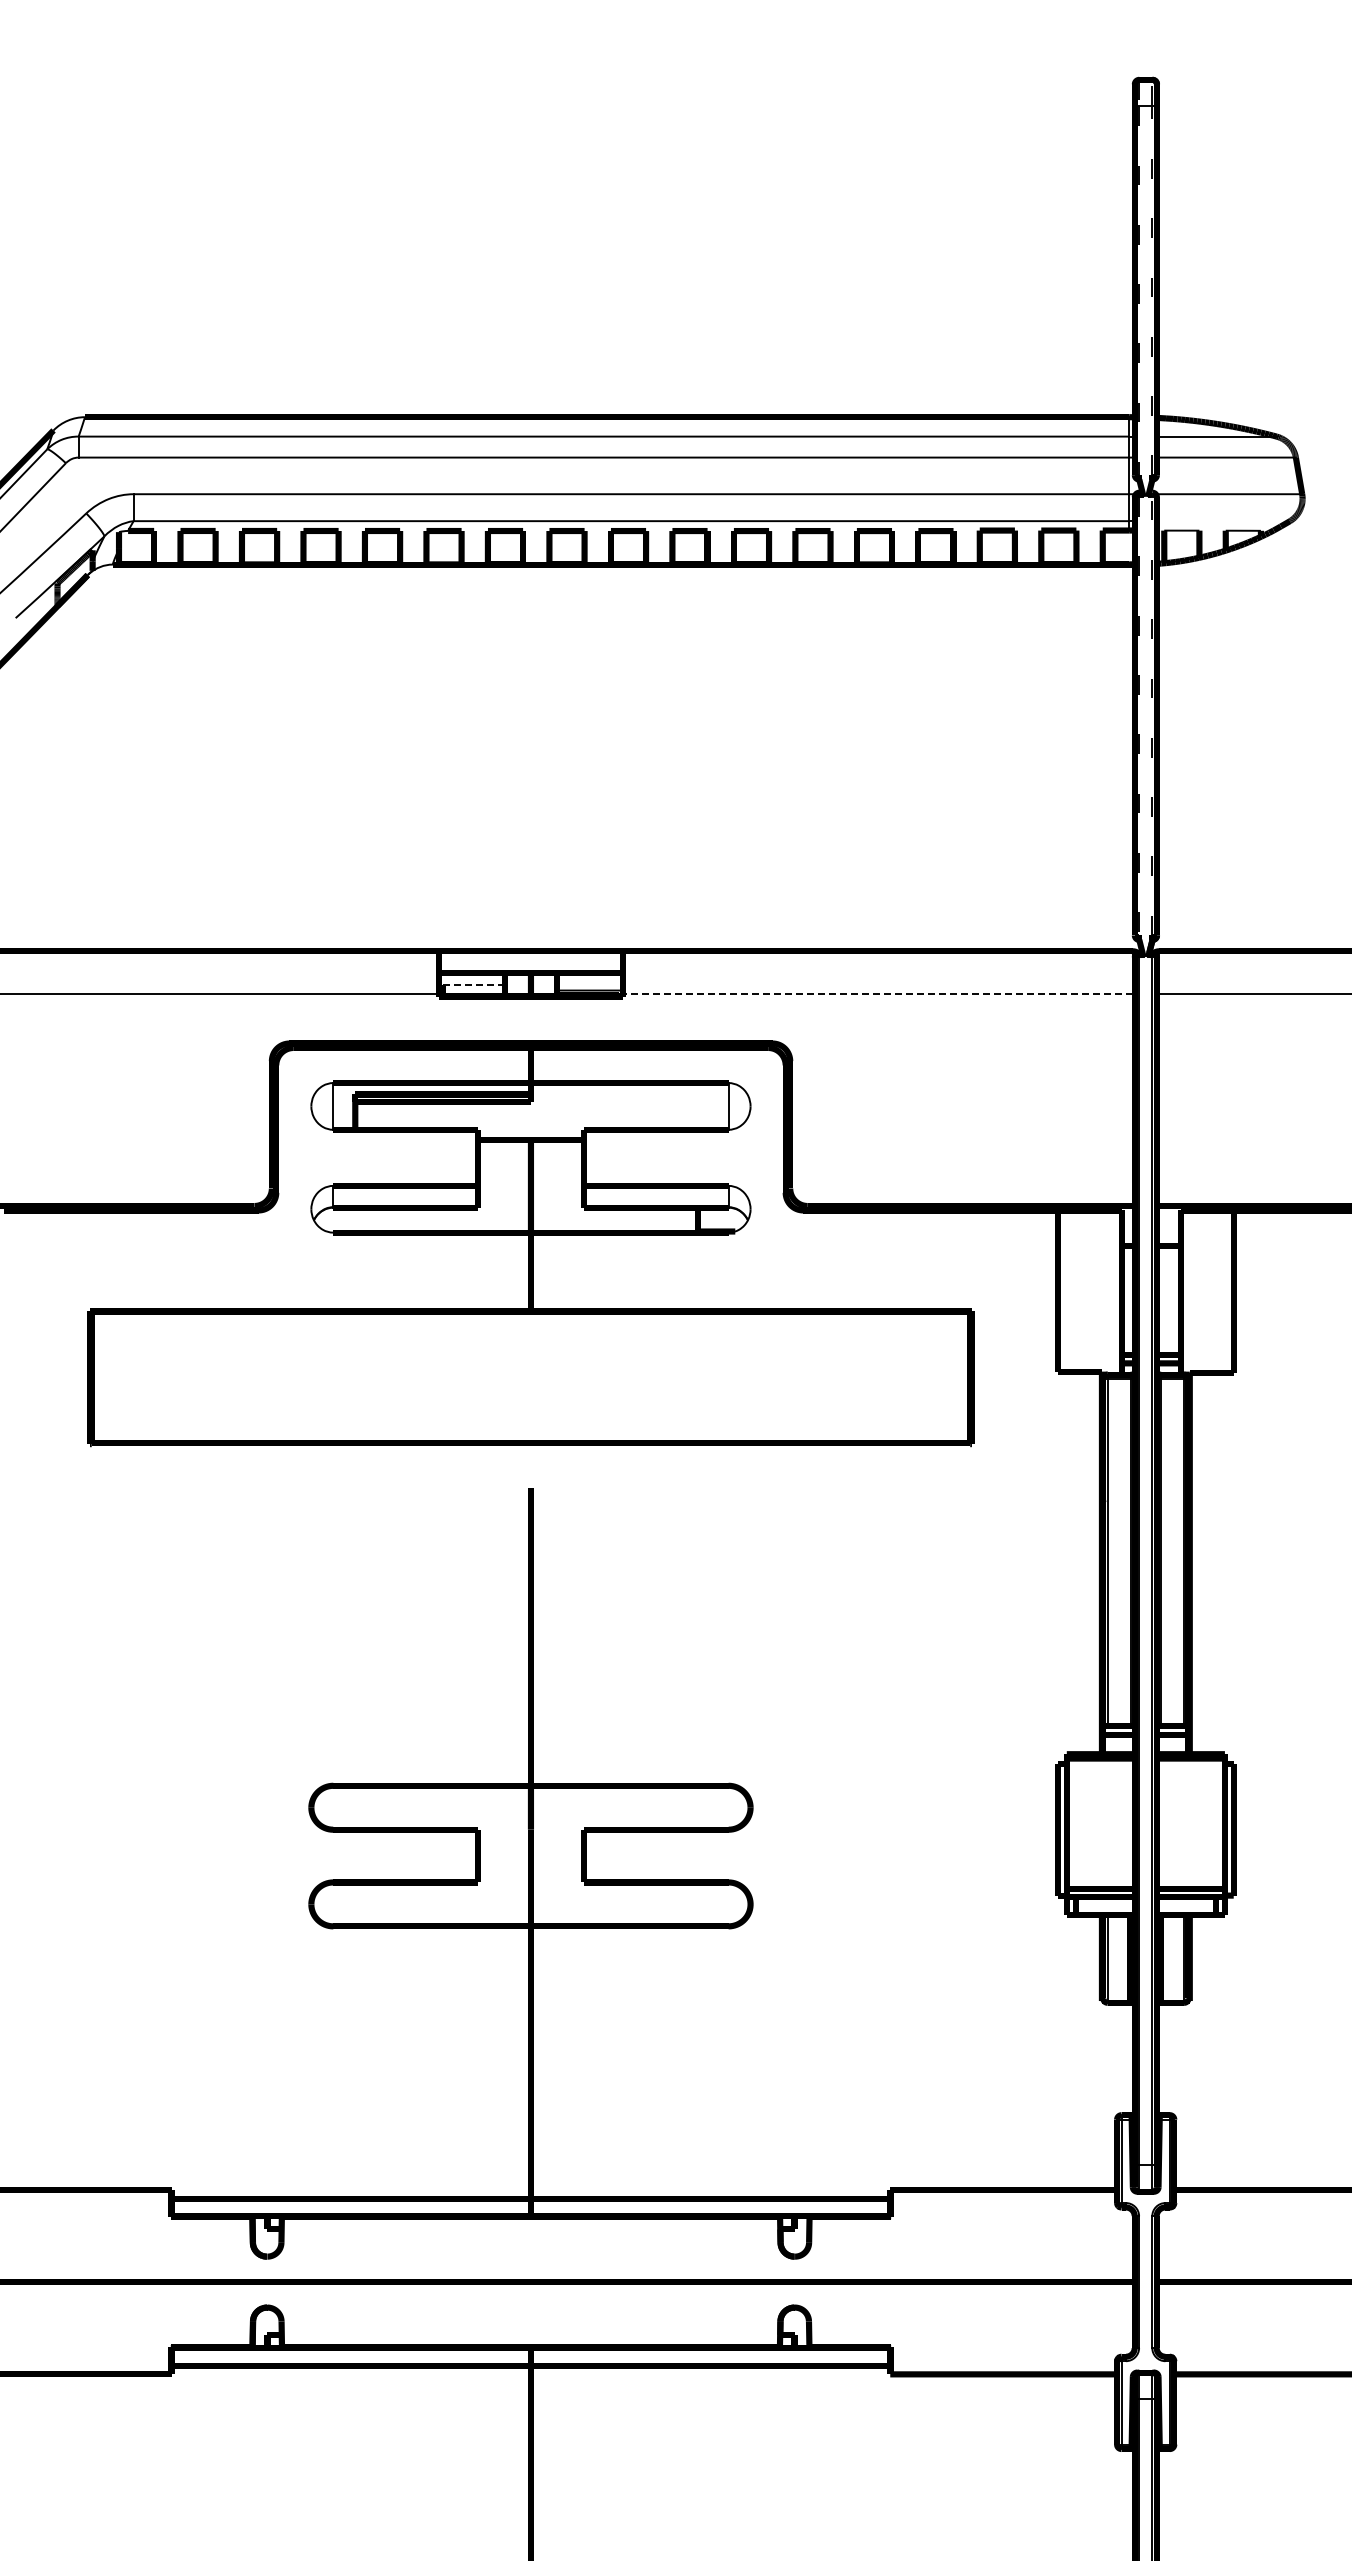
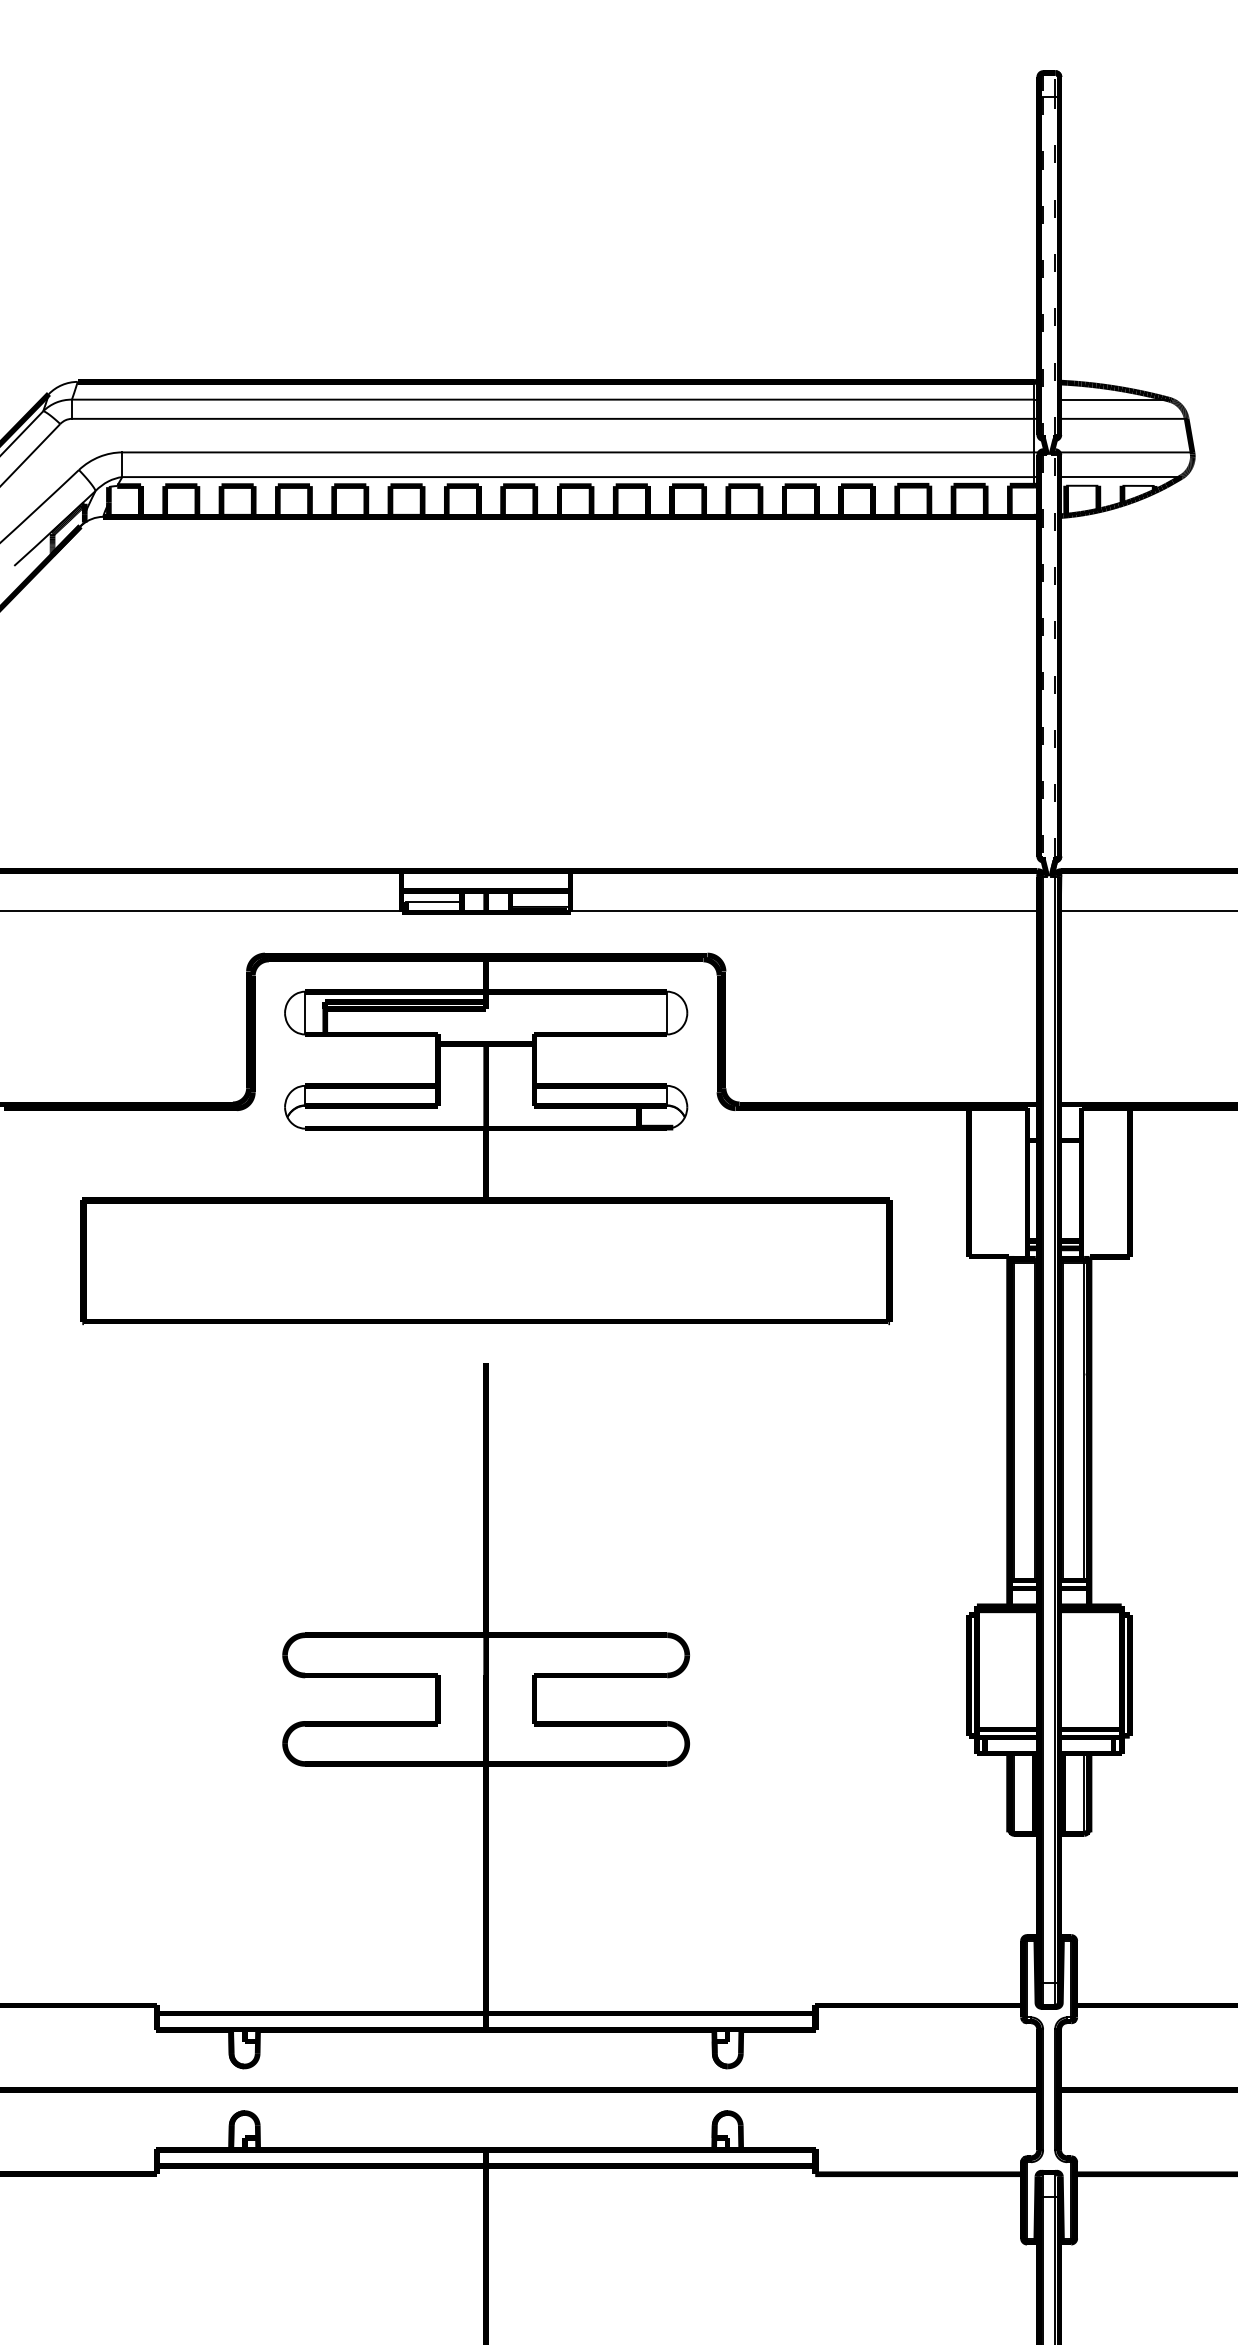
line: (1223, 521) -> (1120, 477), added
line: (473, 984) -> (433, 901), dashed -> solid
line: (877, 994) -> (803, 910), dashed -> solid

